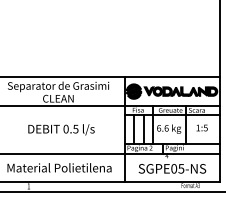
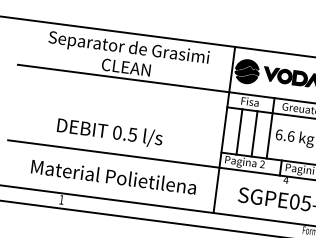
text: (61, 129) -> (110, 132), moved

